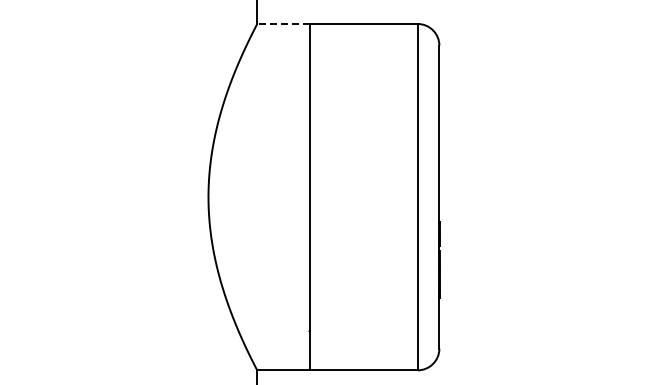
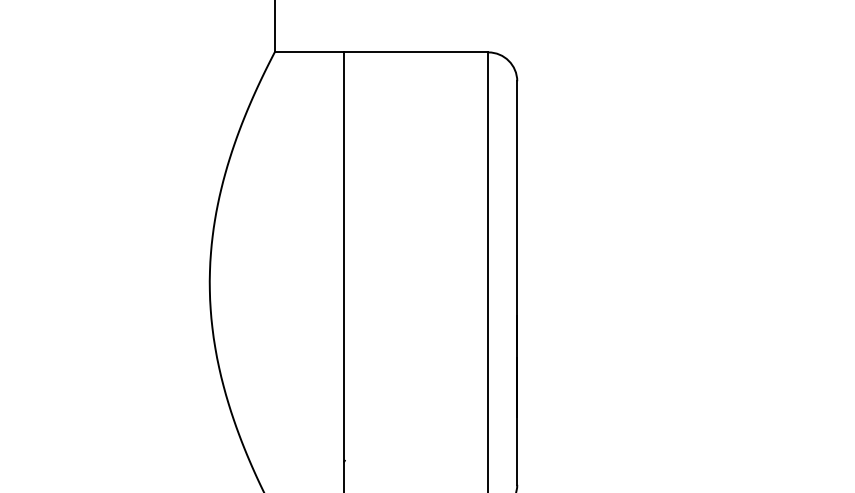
line: (282, 24) -> (308, 53), dashed -> solid

